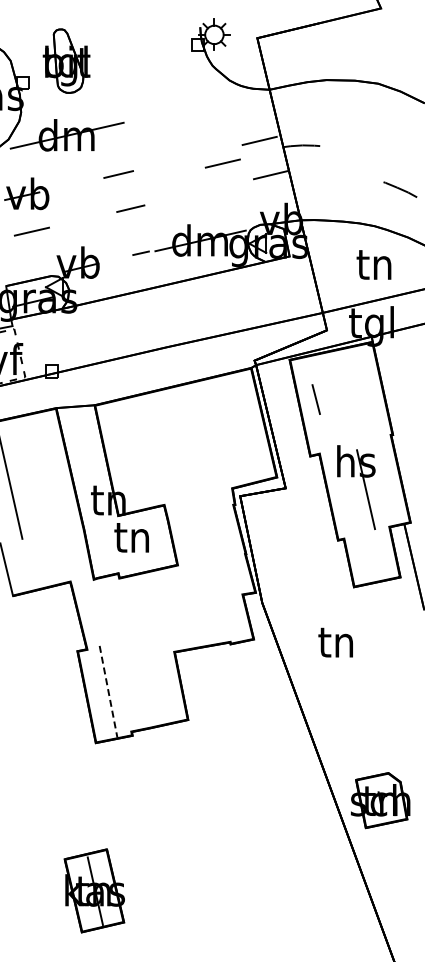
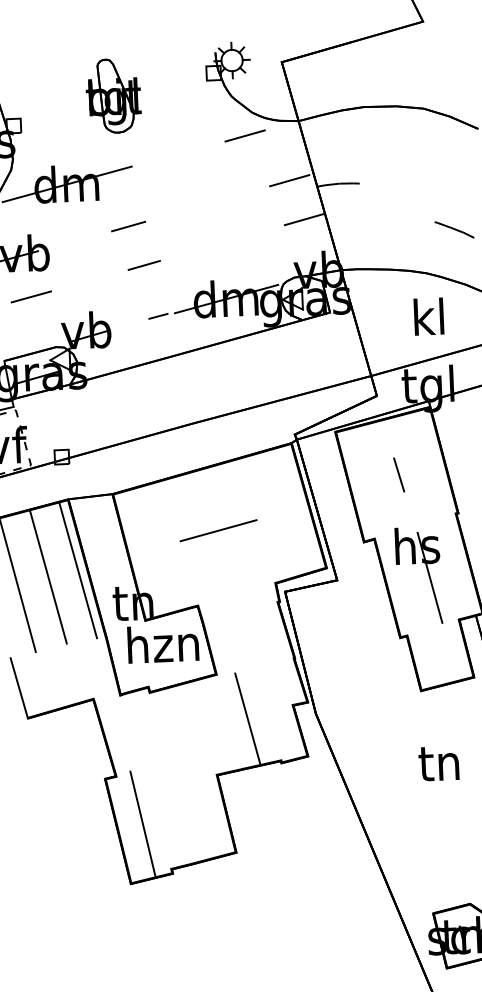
part: (66, 60) -> (113, 95), moved
line: (222, 163) -> (244, 135), moved
text: (373, 263) -> (427, 316), tn -> kl
line: (315, 399) -> (398, 474), moved
line: (184, 440) -> (217, 530), added
line: (61, 470) -> (77, 571), added
line: (35, 474) -> (47, 577), added
text: (132, 536) -> (162, 643), tn -> hzn
line: (203, 604) -> (248, 718), added
text: (335, 642) -> (438, 763), moved
line: (108, 691) -> (142, 823), dashed -> solid

